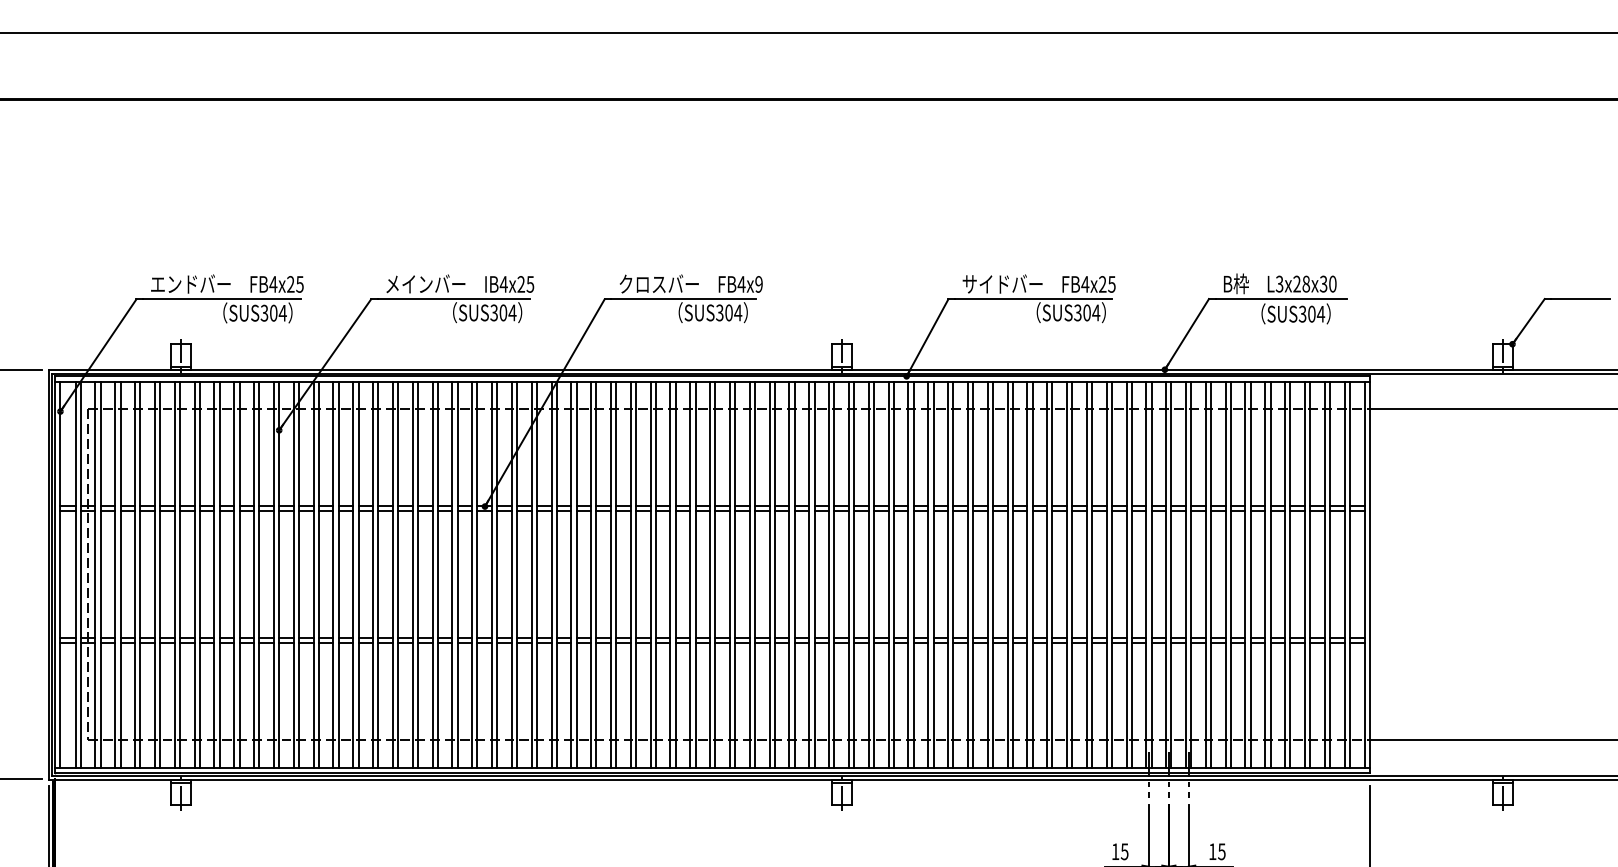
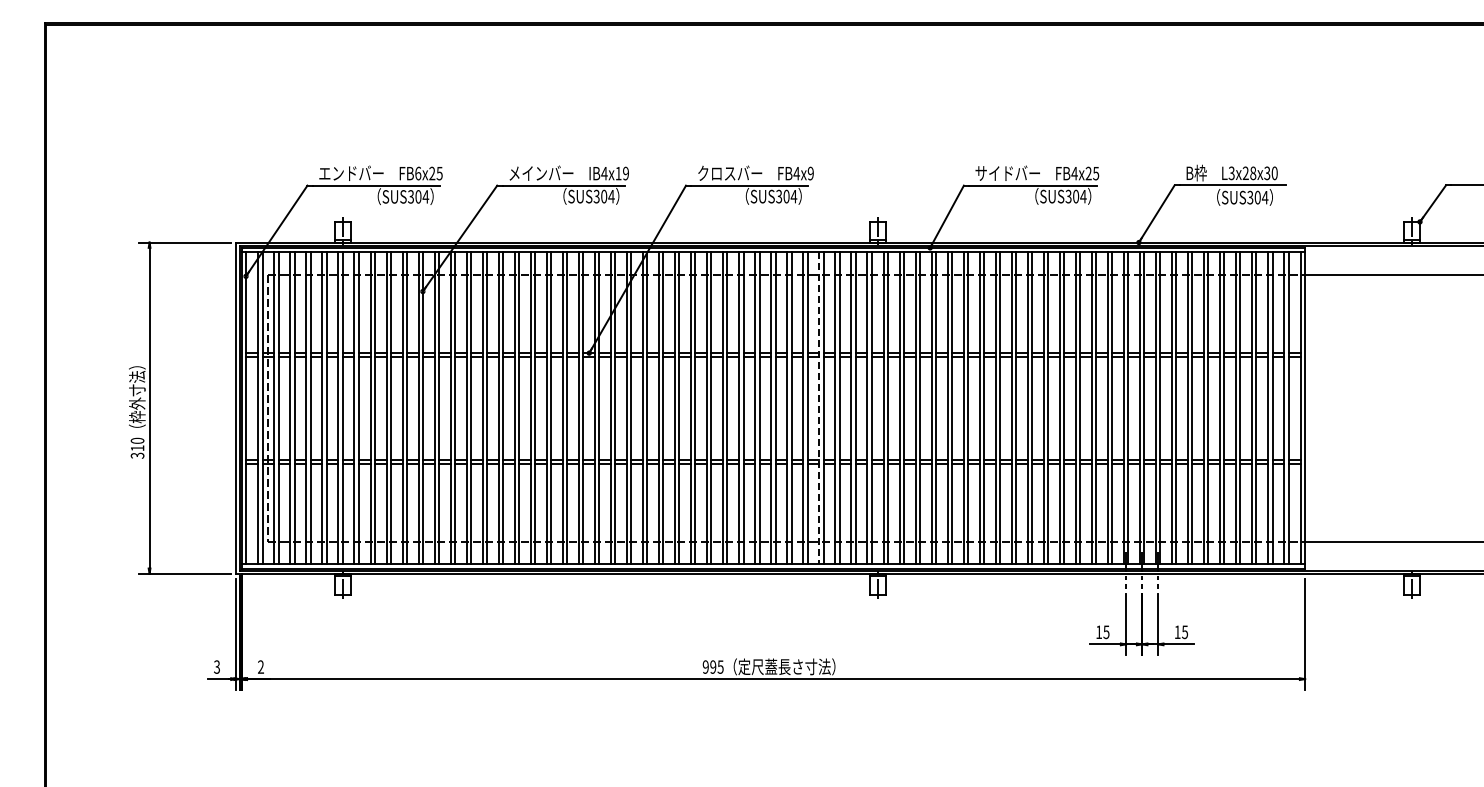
text: (272, 284) -> (417, 173), FB4x25 -> FB6x25
text: (524, 284) -> (621, 173), IB4x25 -> IB4x19
line: (769, 574) -> (819, 408), solid -> dashed

